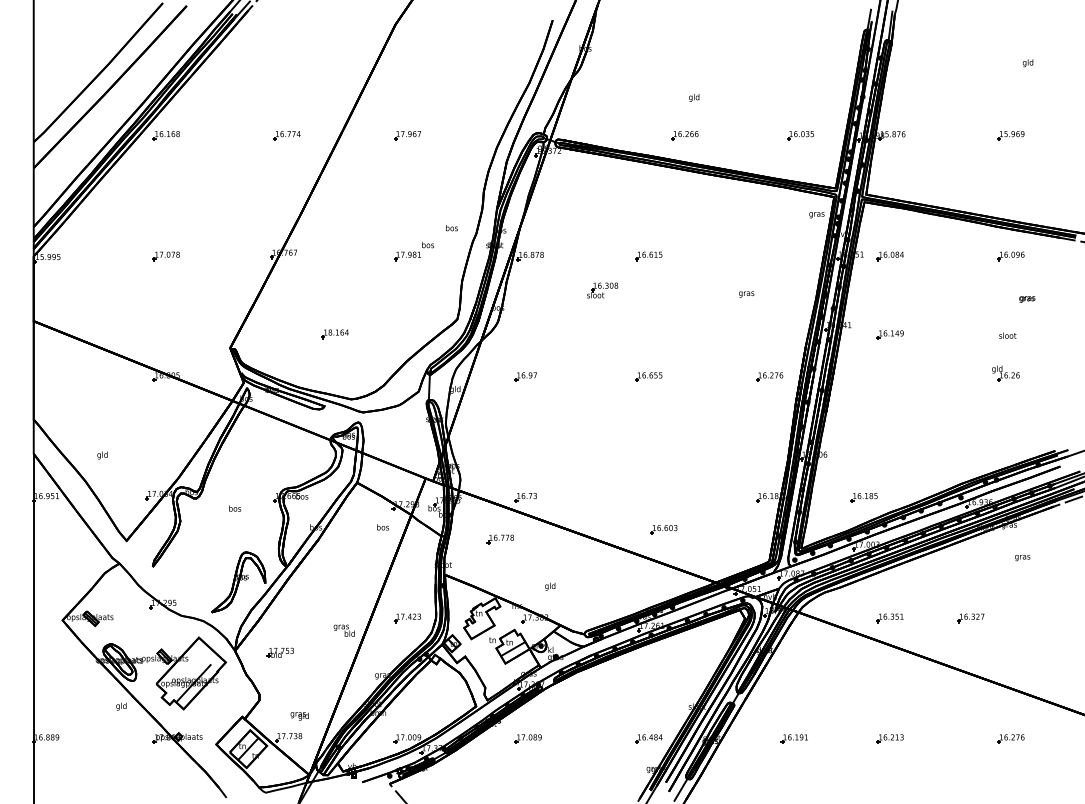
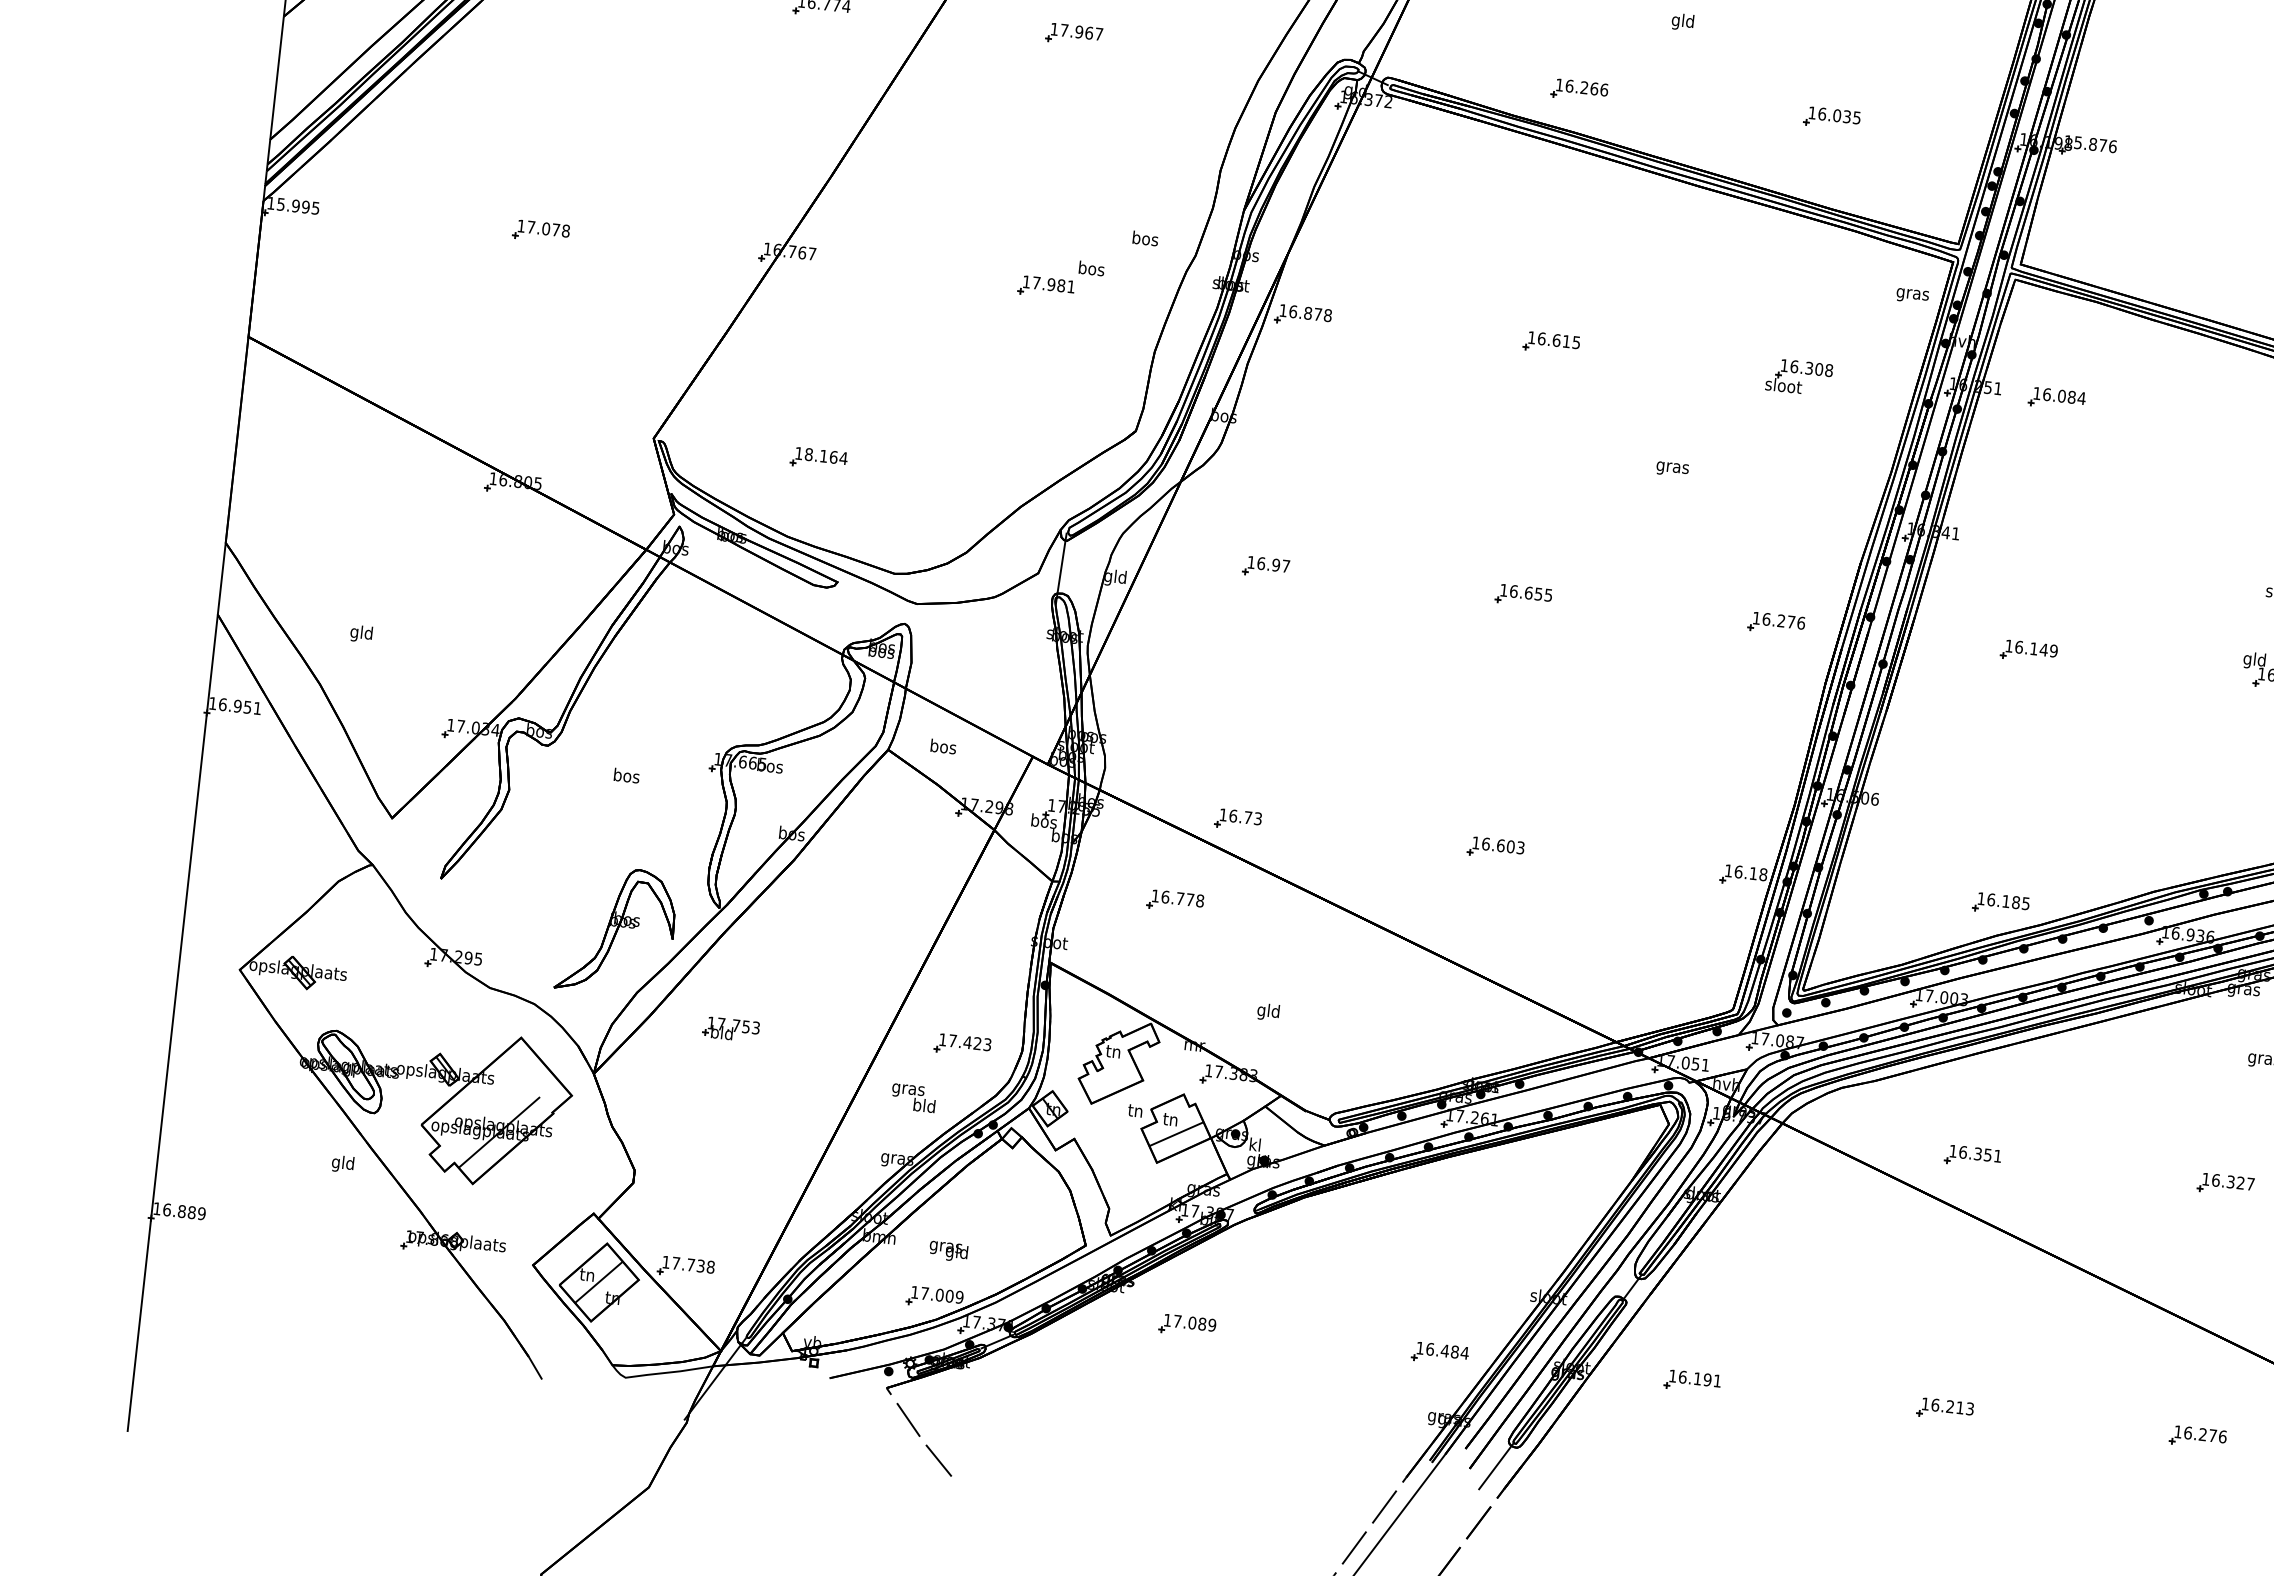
part: (684, 135) -> (1578, 90), moved
part: (800, 135) -> (1831, 118), moved
part: (602, 290) -> (1798, 377), moved
text: (746, 294) -> (1672, 469), moved
part: (334, 334) -> (817, 459), moved
part: (889, 334) -> (2027, 650), moved
part: (863, 497) -> (1999, 903), moved
text: (383, 527) -> (944, 747), moved
part: (663, 529) -> (1494, 848), moved
part: (970, 618) -> (2224, 1185), moved
text: (343, 630) -> (912, 1097), moved
part: (279, 652) -> (728, 1028), moved
text: (299, 716) -> (948, 1251), moved
part: (793, 738) -> (1690, 1380), moved

